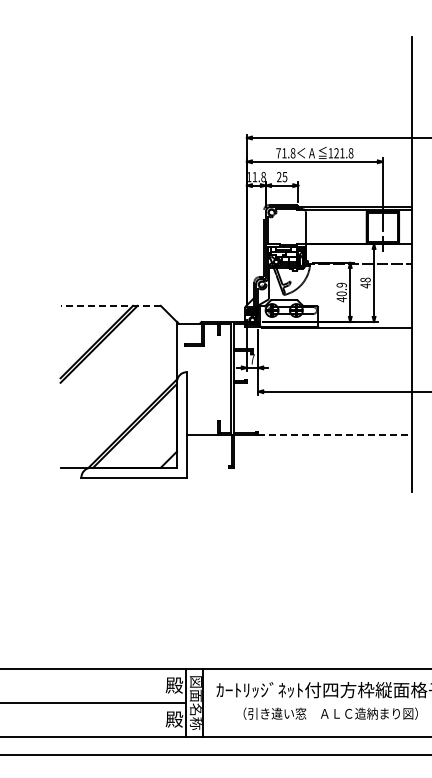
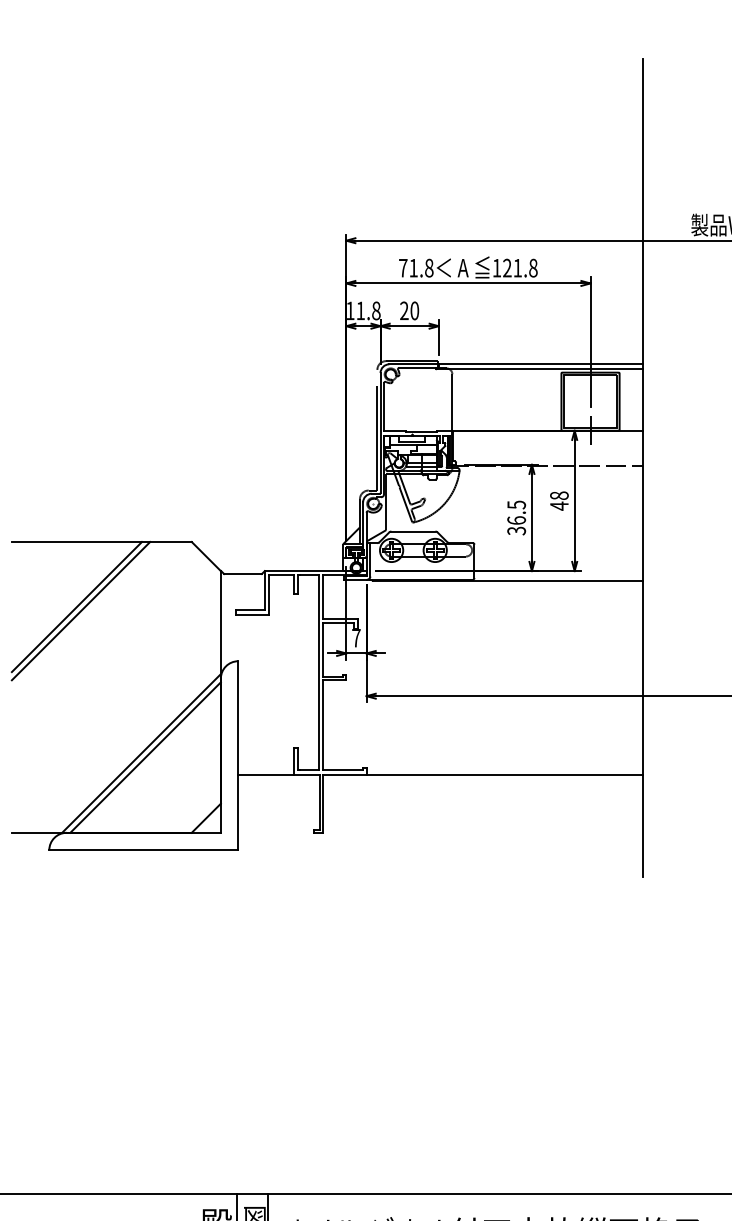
text: (284, 176) -> (413, 309), 25 -> 20
text: (341, 292) -> (516, 518), 40.9 -> 36.5
line: (110, 305) -> (101, 541), dashed -> solid
line: (335, 435) -> (505, 774), dashed -> solid

